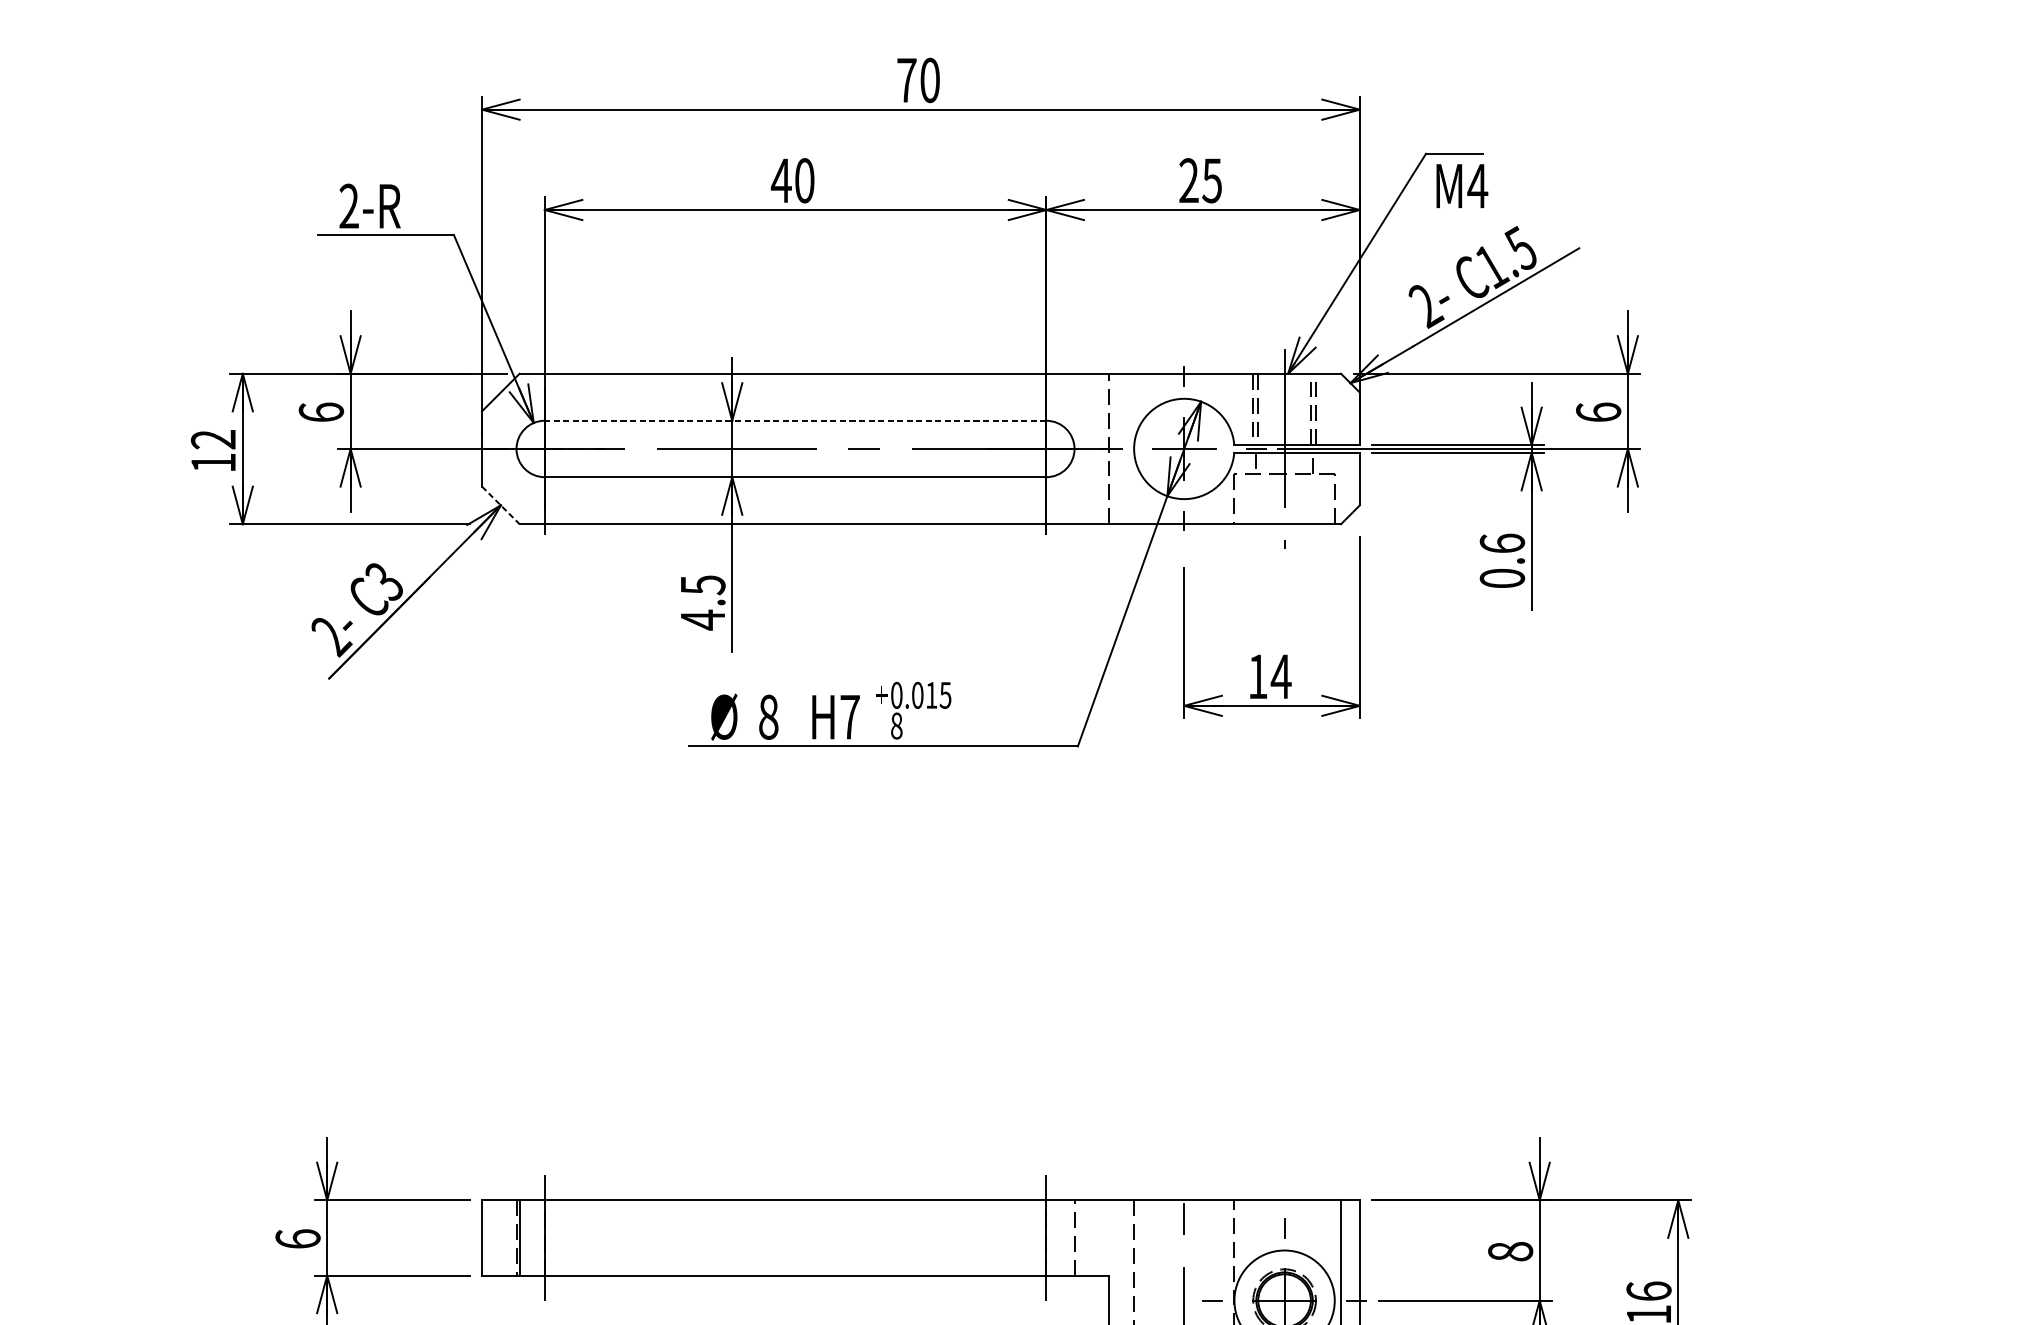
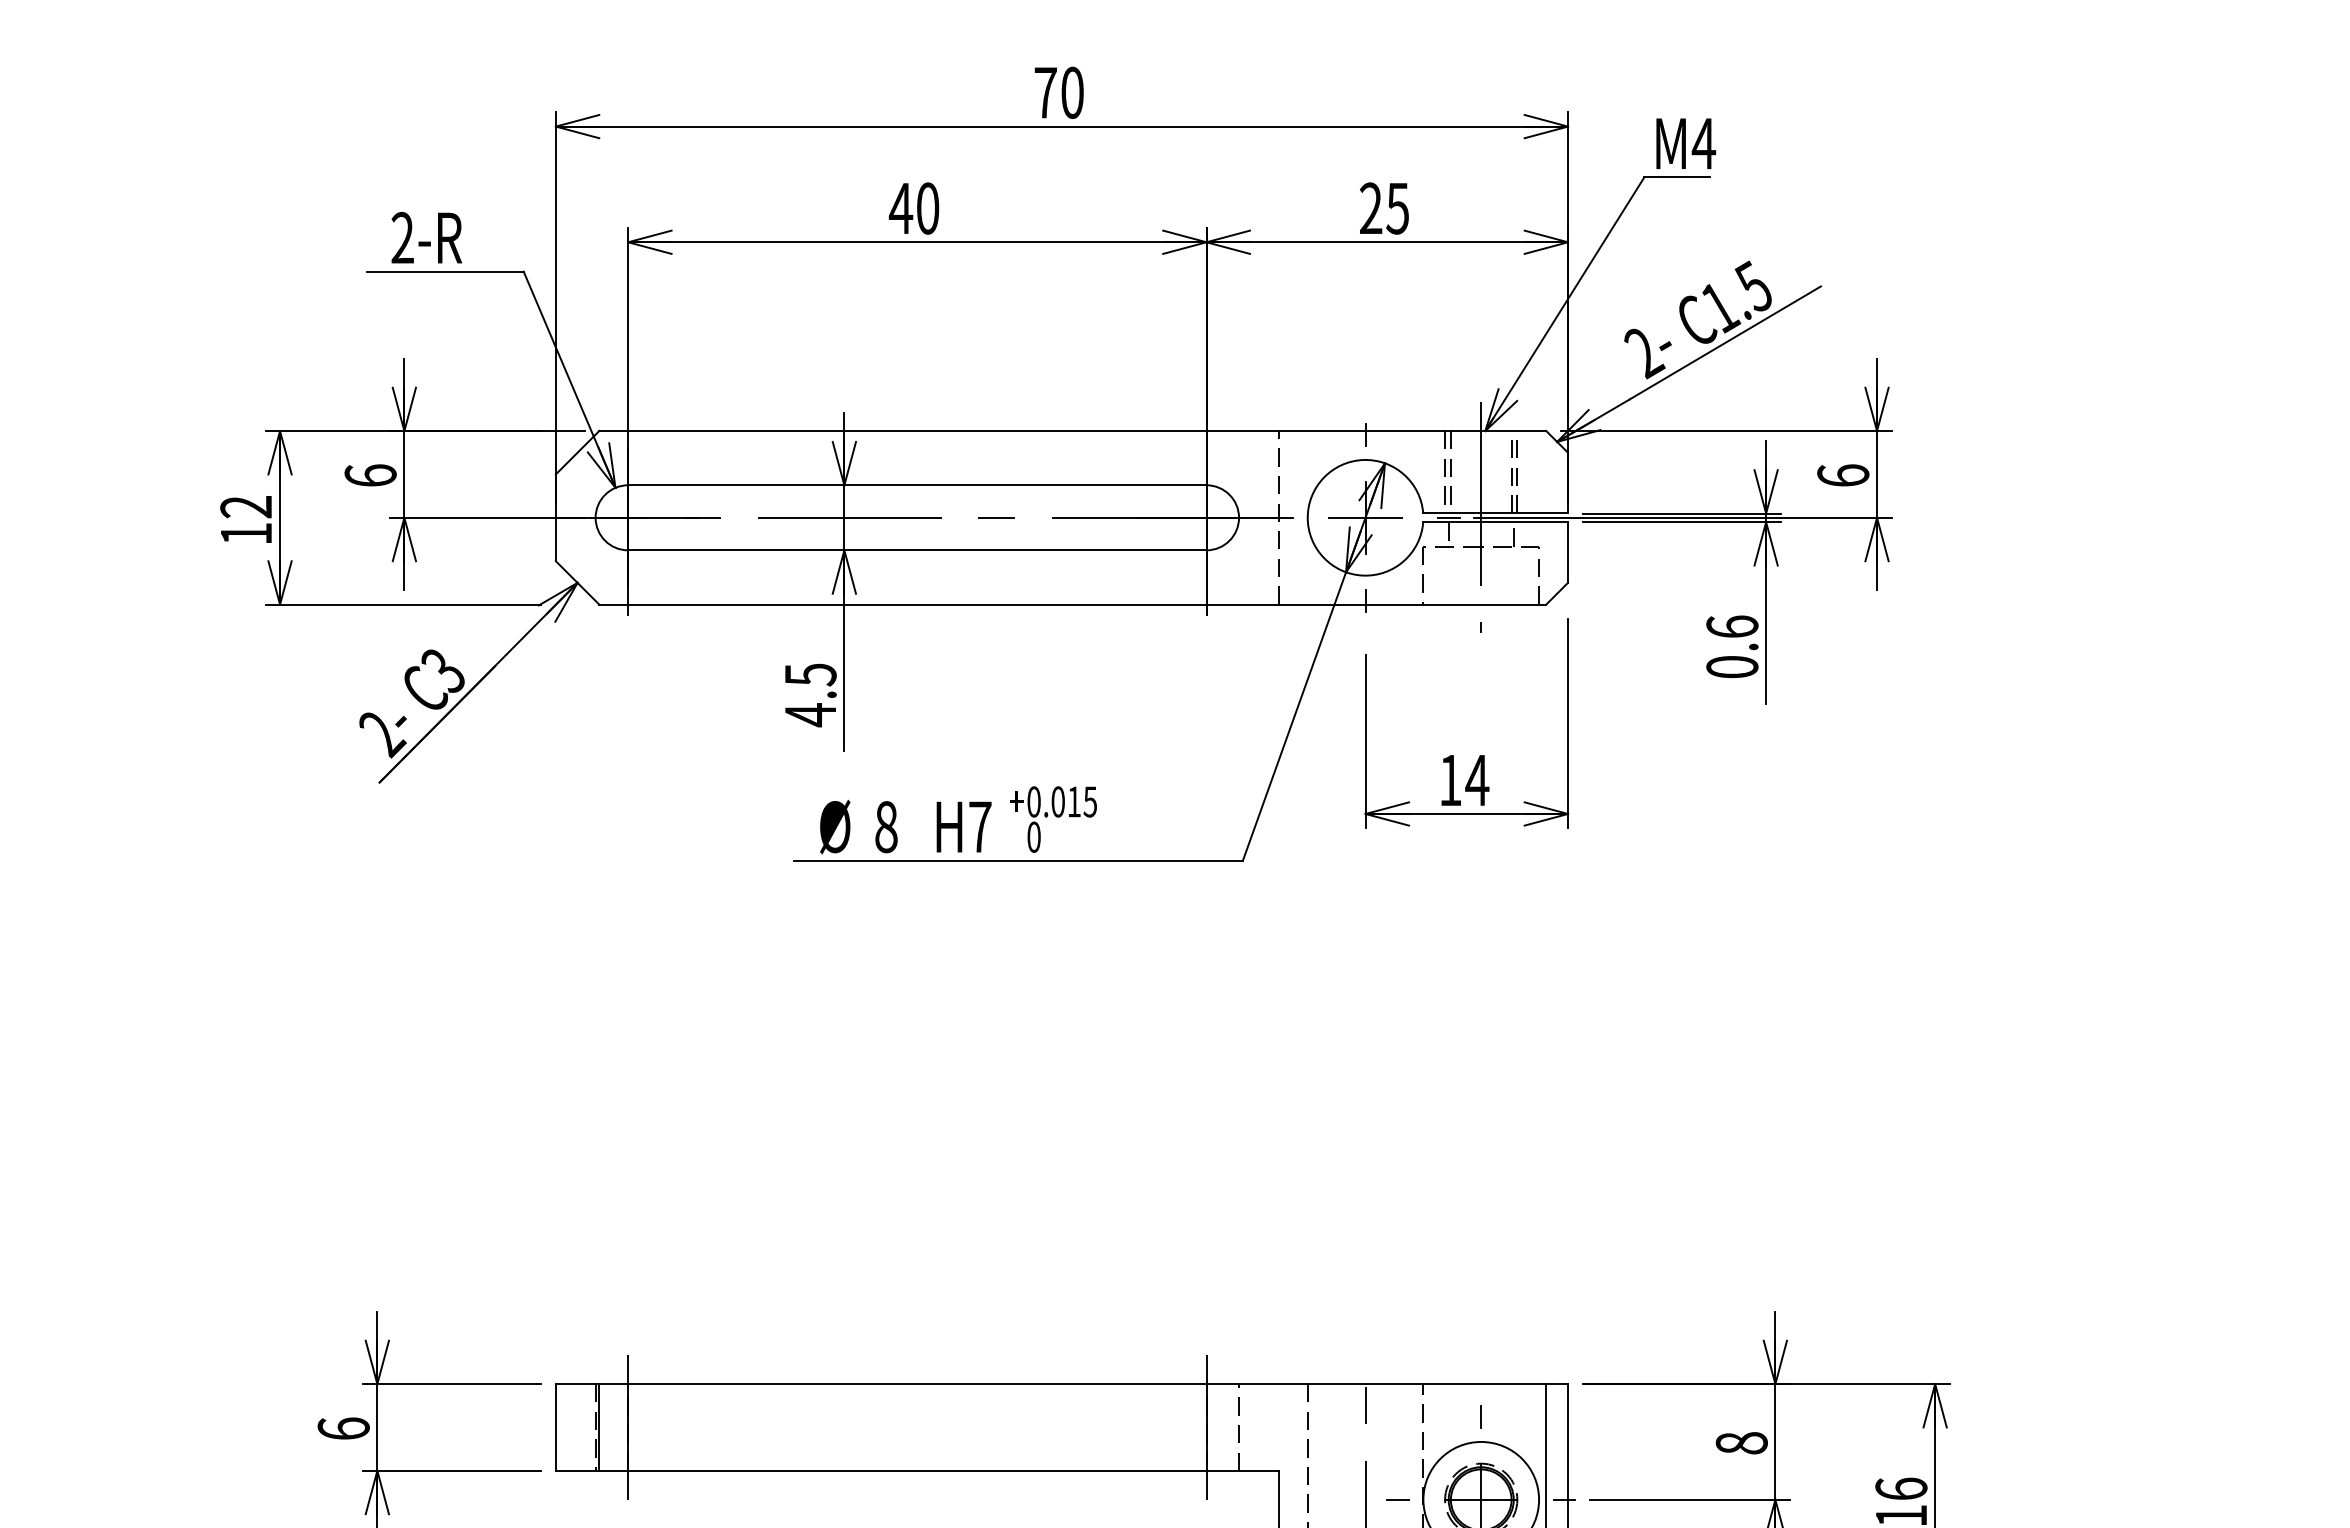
text: (1462, 185) -> (1686, 143), moved
line: (794, 420) -> (916, 485), dashed -> solid
line: (500, 505) -> (577, 582), dashed -> solid
text: (896, 726) -> (1033, 837), 8 -> 0

